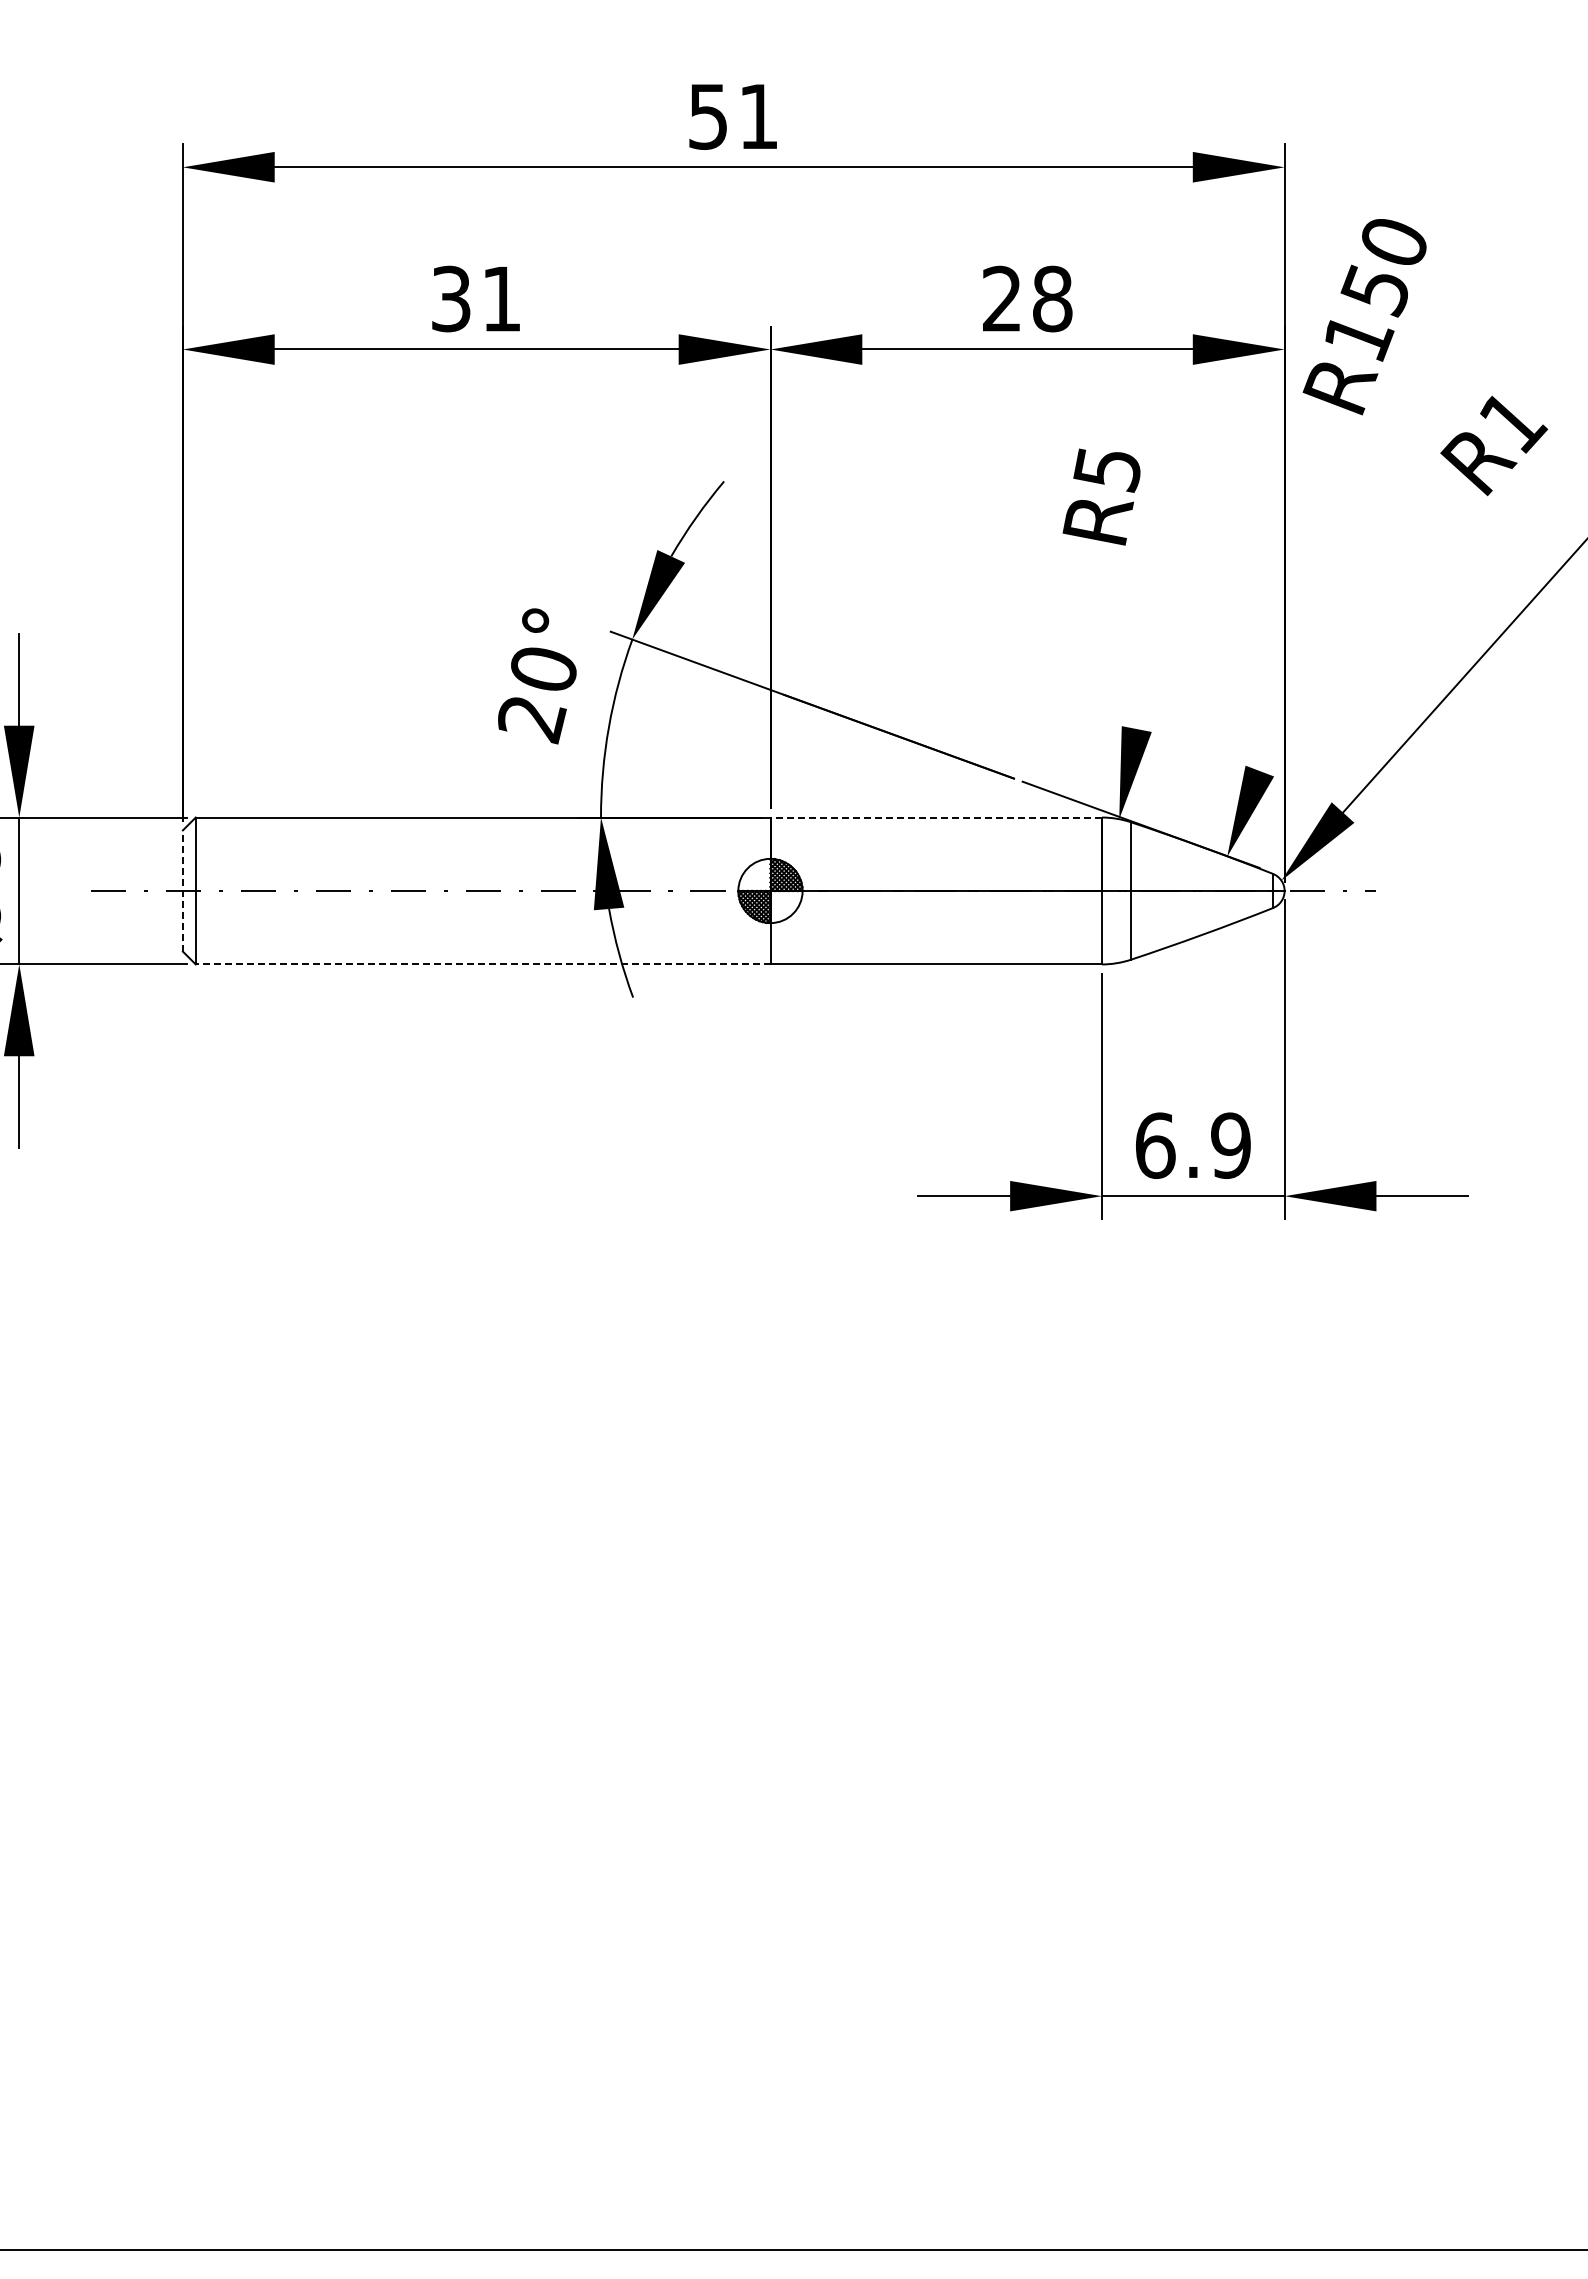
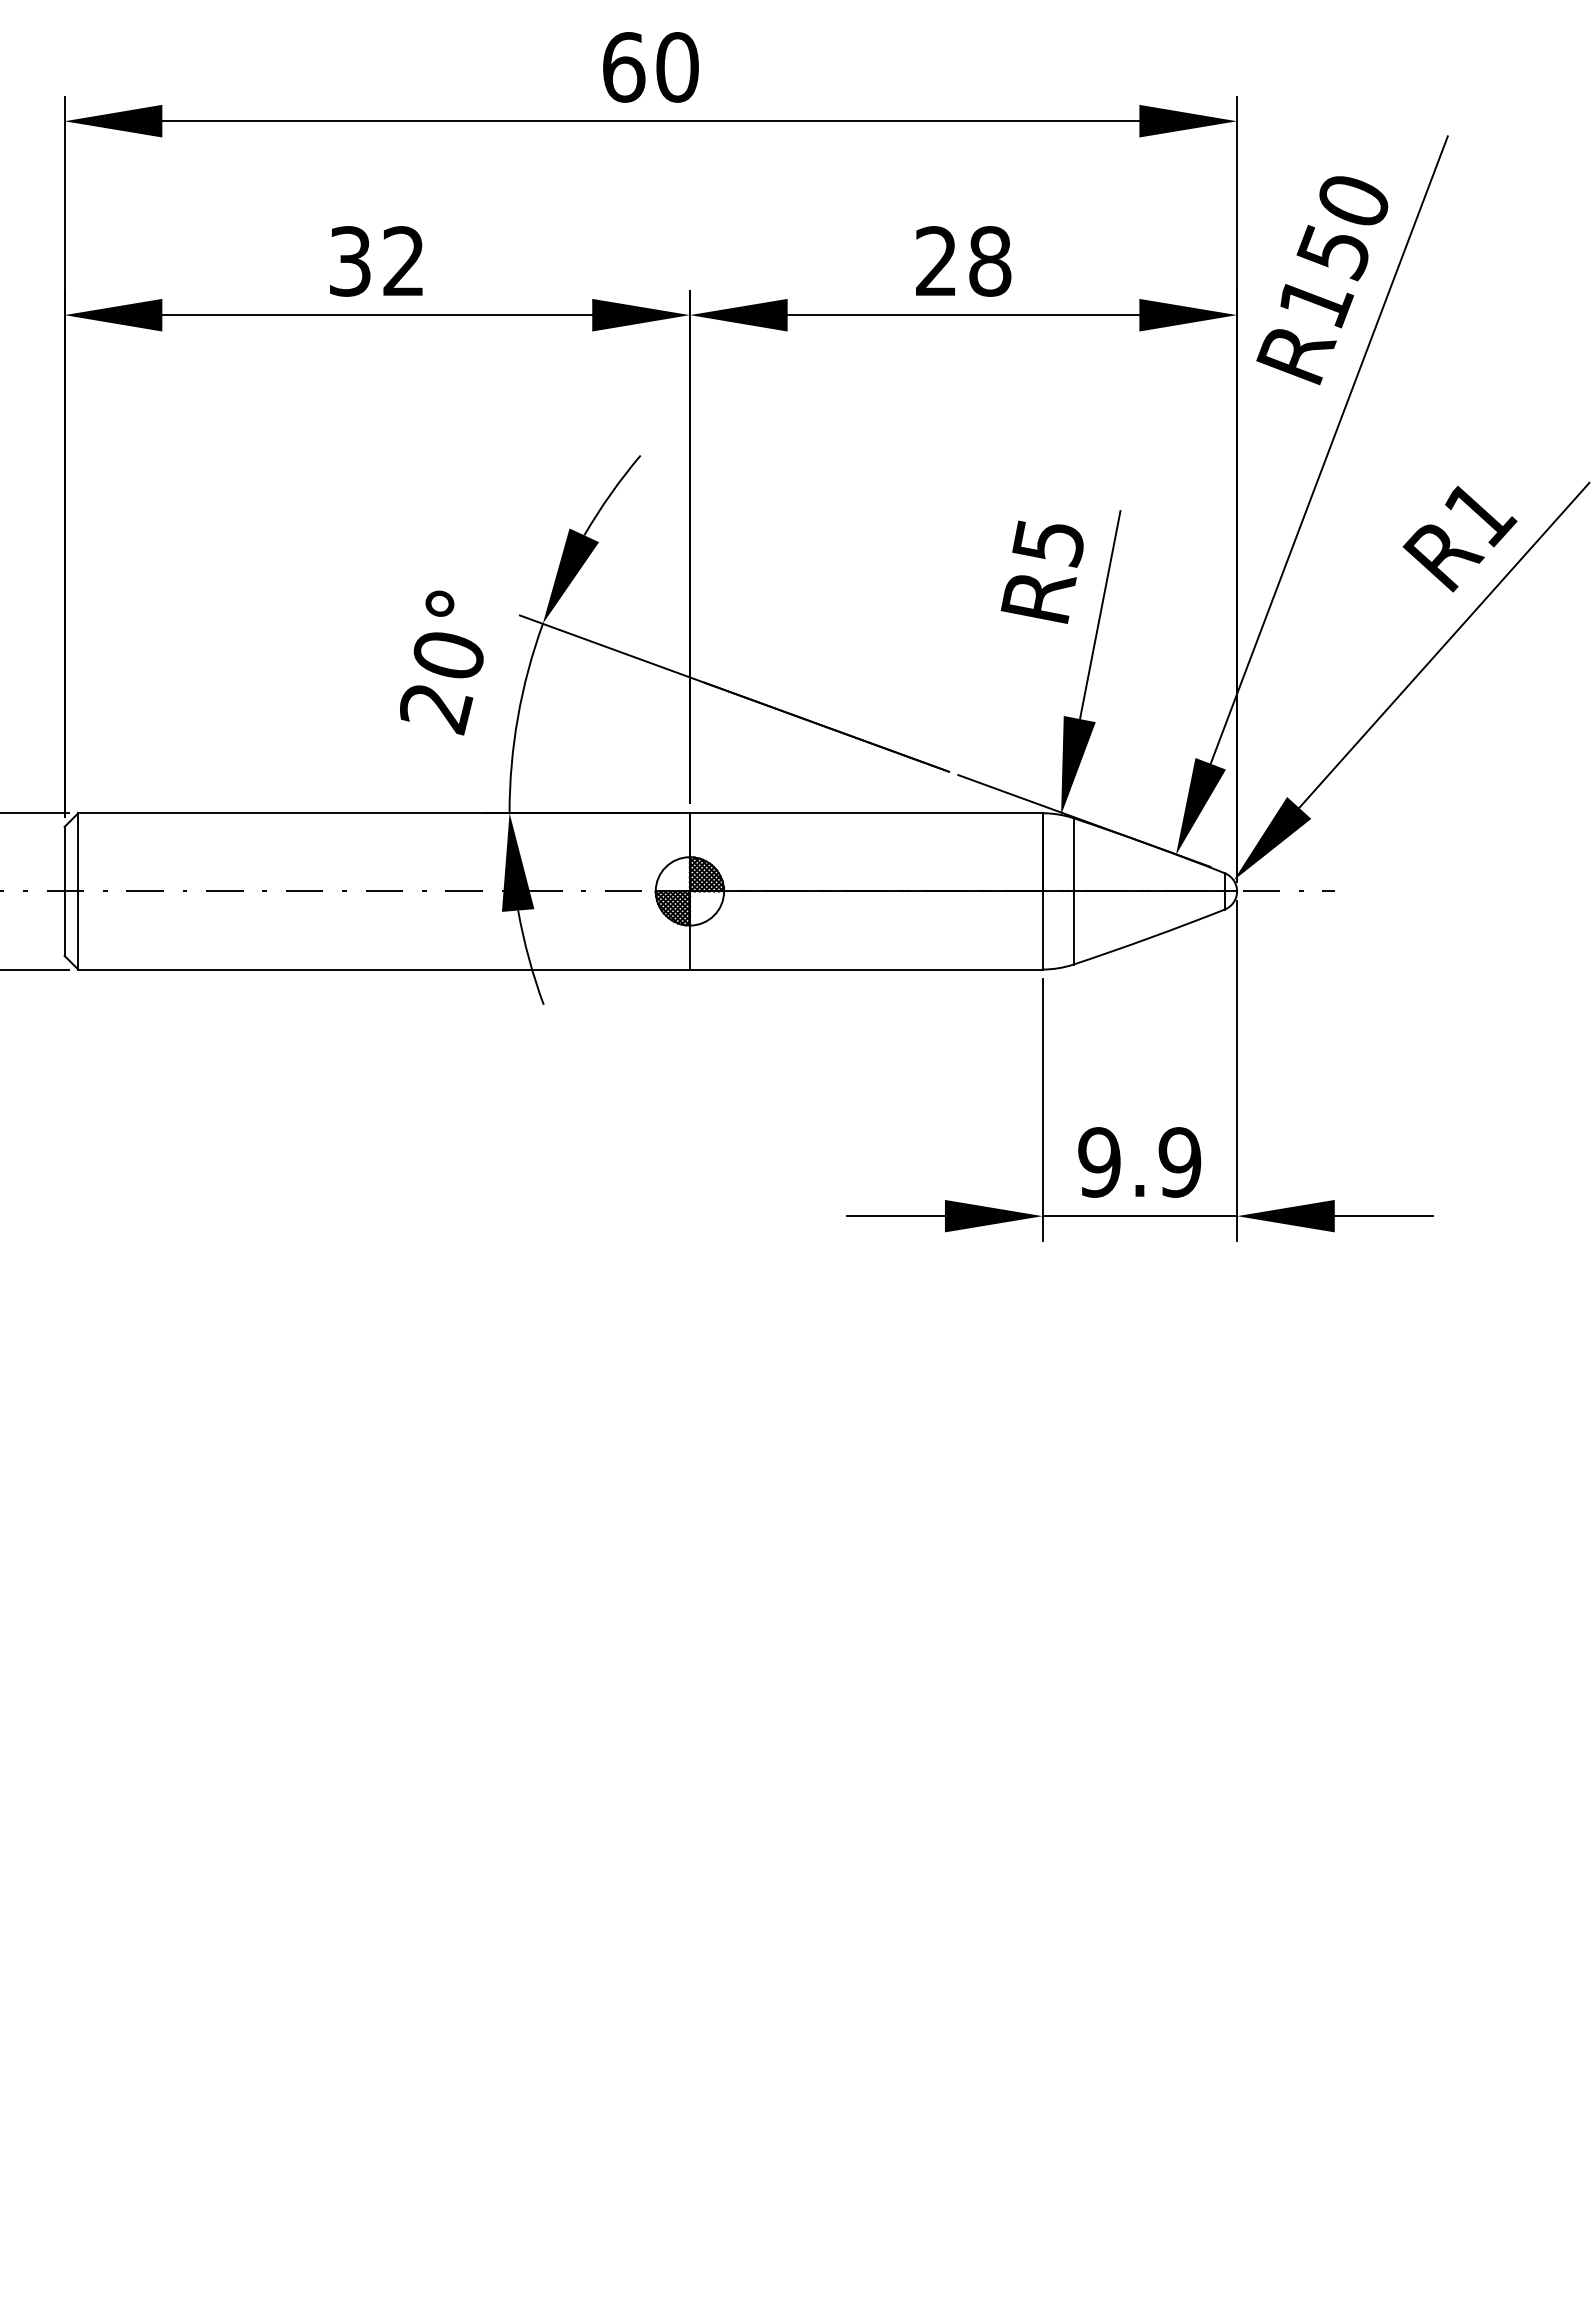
text: (733, 116) -> (650, 67), 51 -> 60
text: (500, 298) -> (402, 260), 31 -> 32
text: (1494, 446) -> (1460, 539), moved
line: (1370, 476) -> (1328, 450), added
text: (1101, 496) -> (1042, 571), moved
line: (1156, 631) -> (1100, 615), added
line: (936, 817) -> (866, 813), dashed -> solid
line: (182, 891) -> (64, 891), dashed -> solid
line: (482, 964) -> (383, 969), dashed -> solid
text: (1155, 1145) -> (1099, 1162), 6.9 -> 9.9

